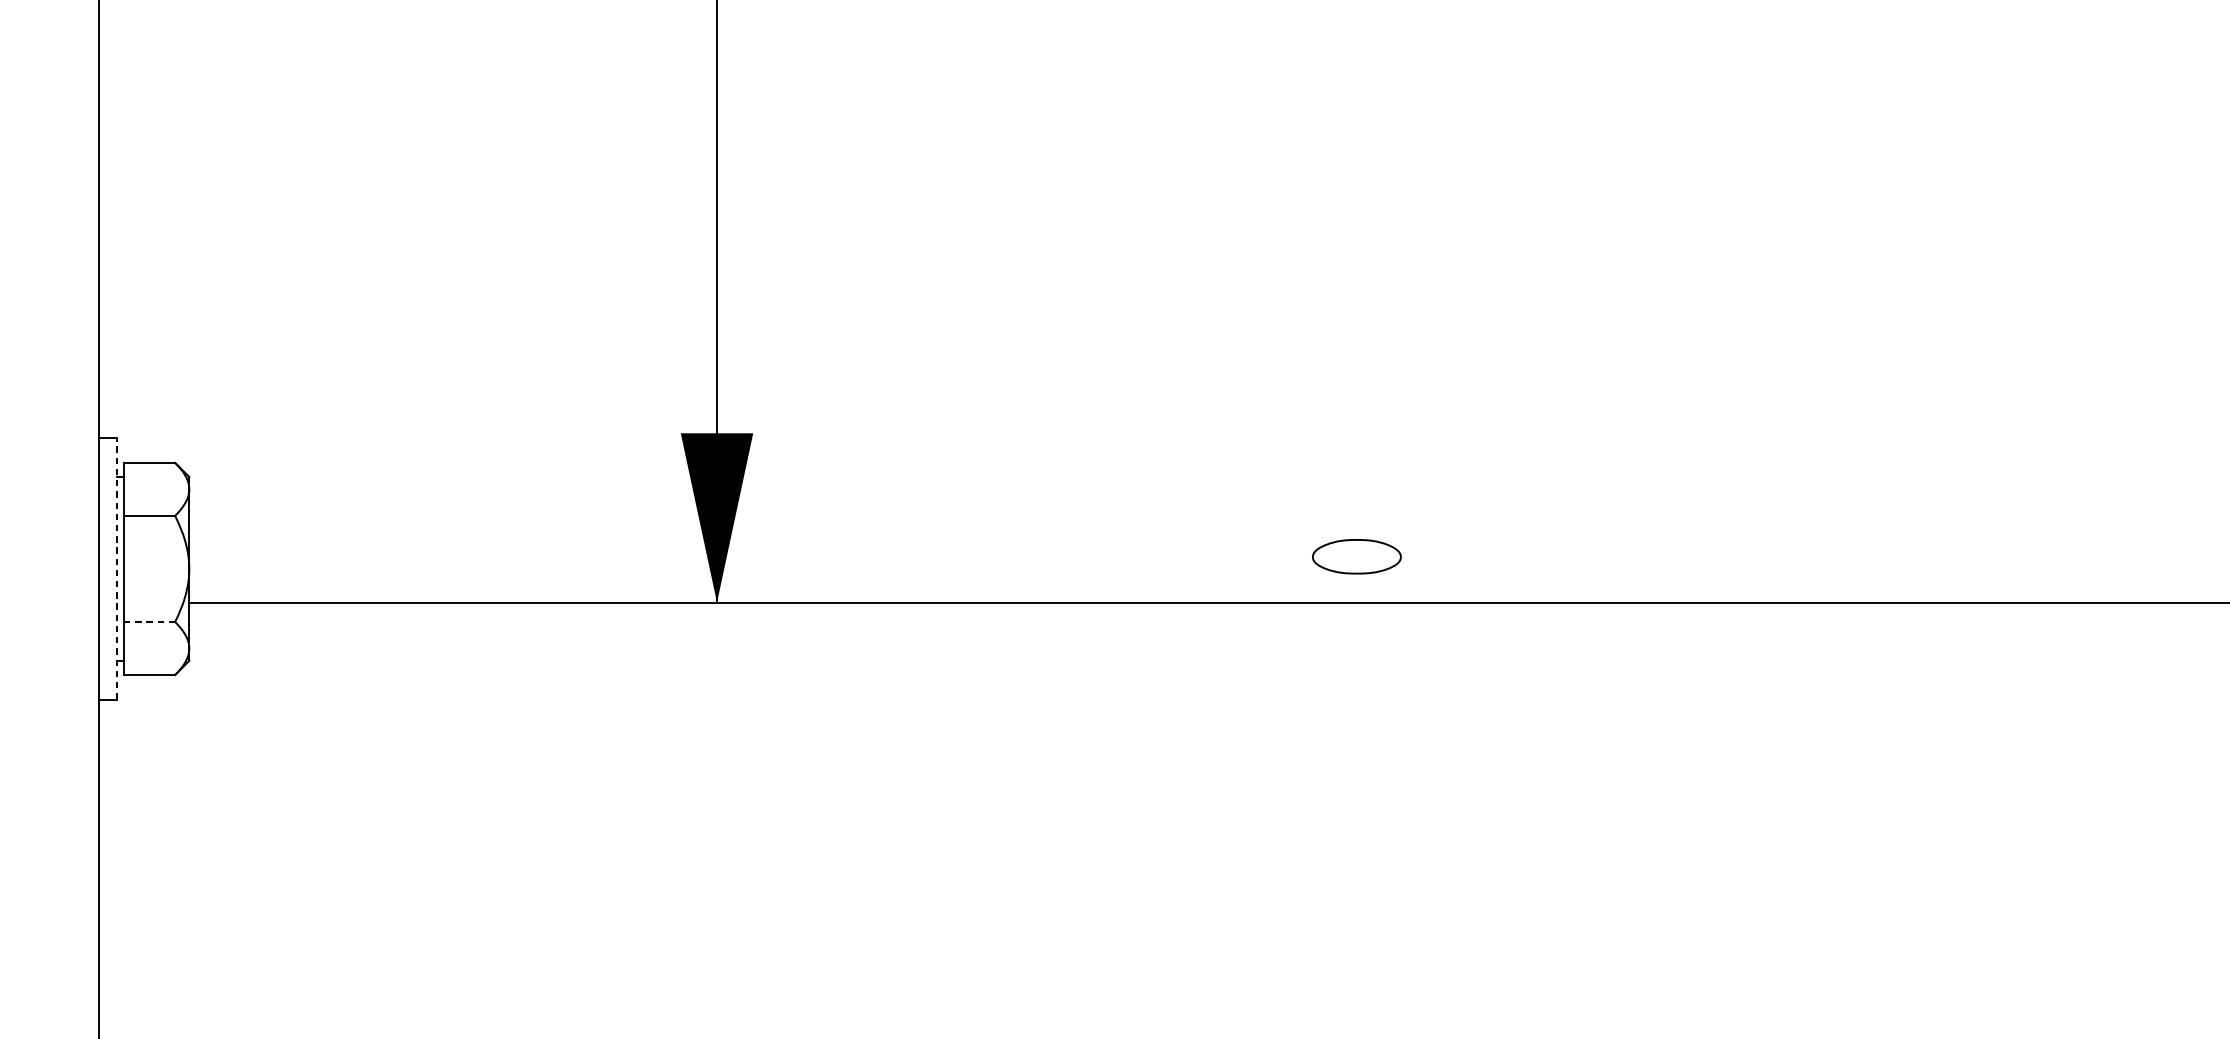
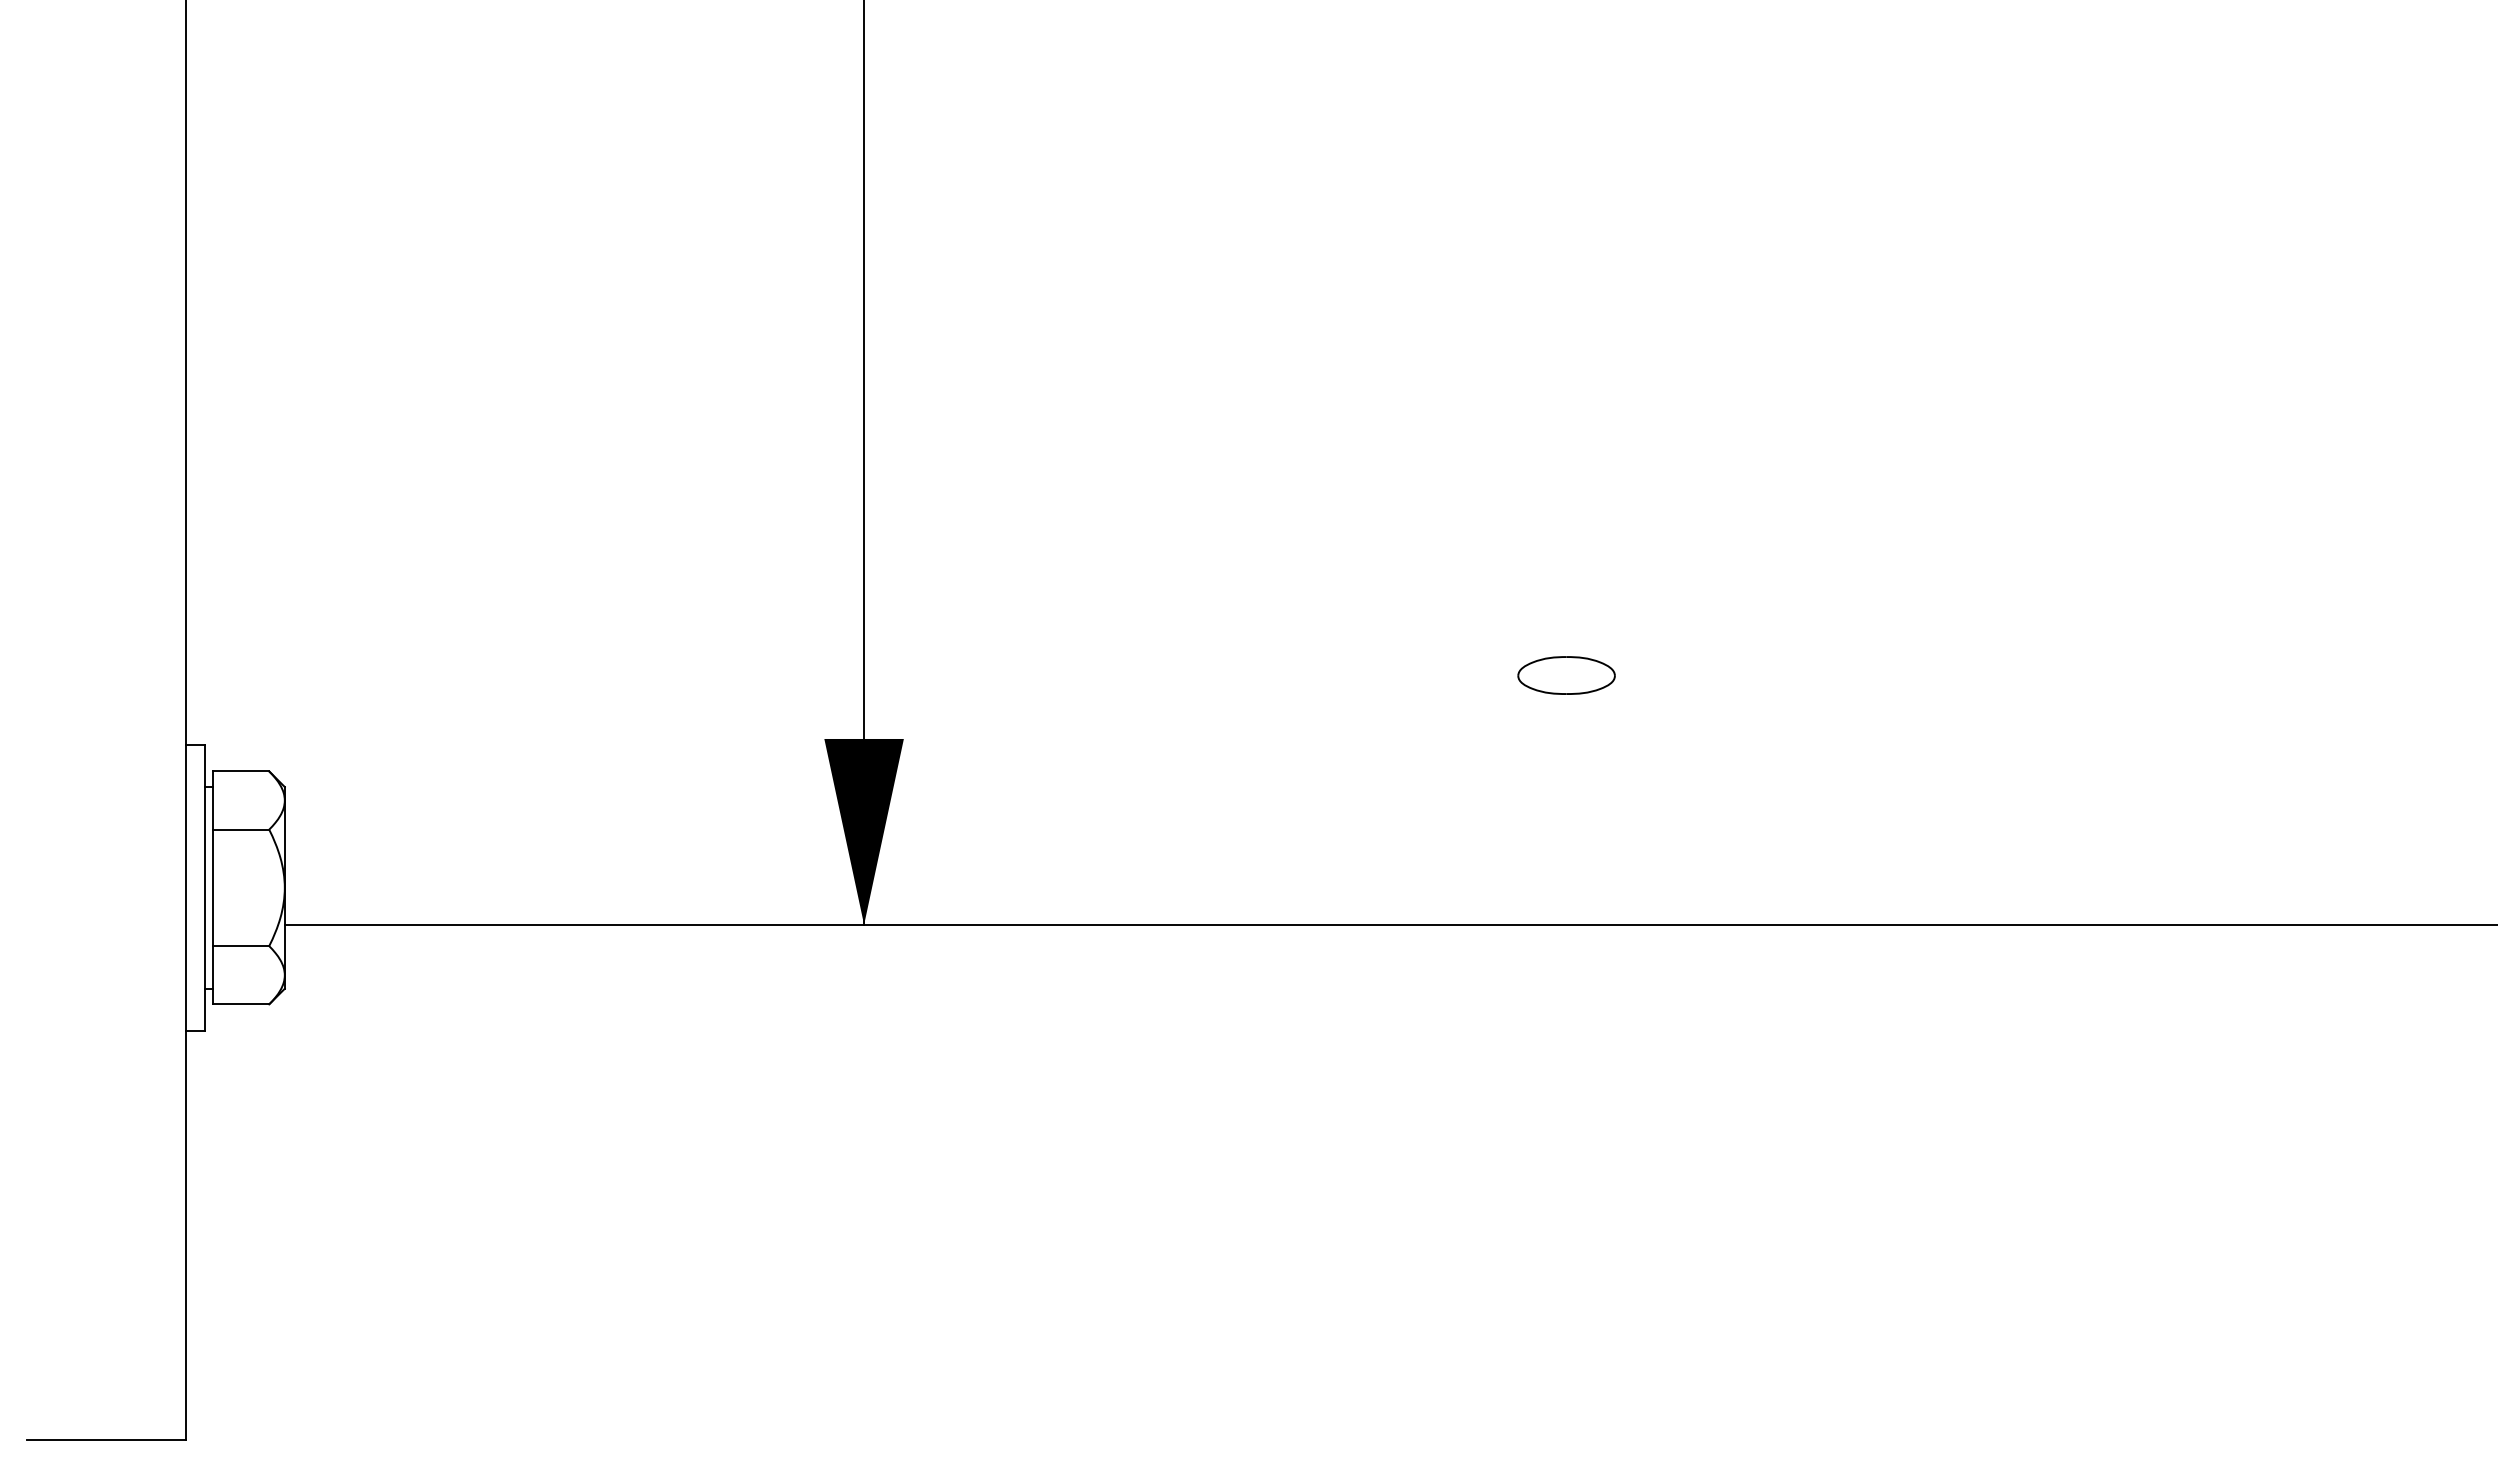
part: (1356, 556) -> (1566, 675), moved
line: (117, 568) -> (205, 887), dashed -> solid
line: (149, 622) -> (241, 946), dashed -> solid

